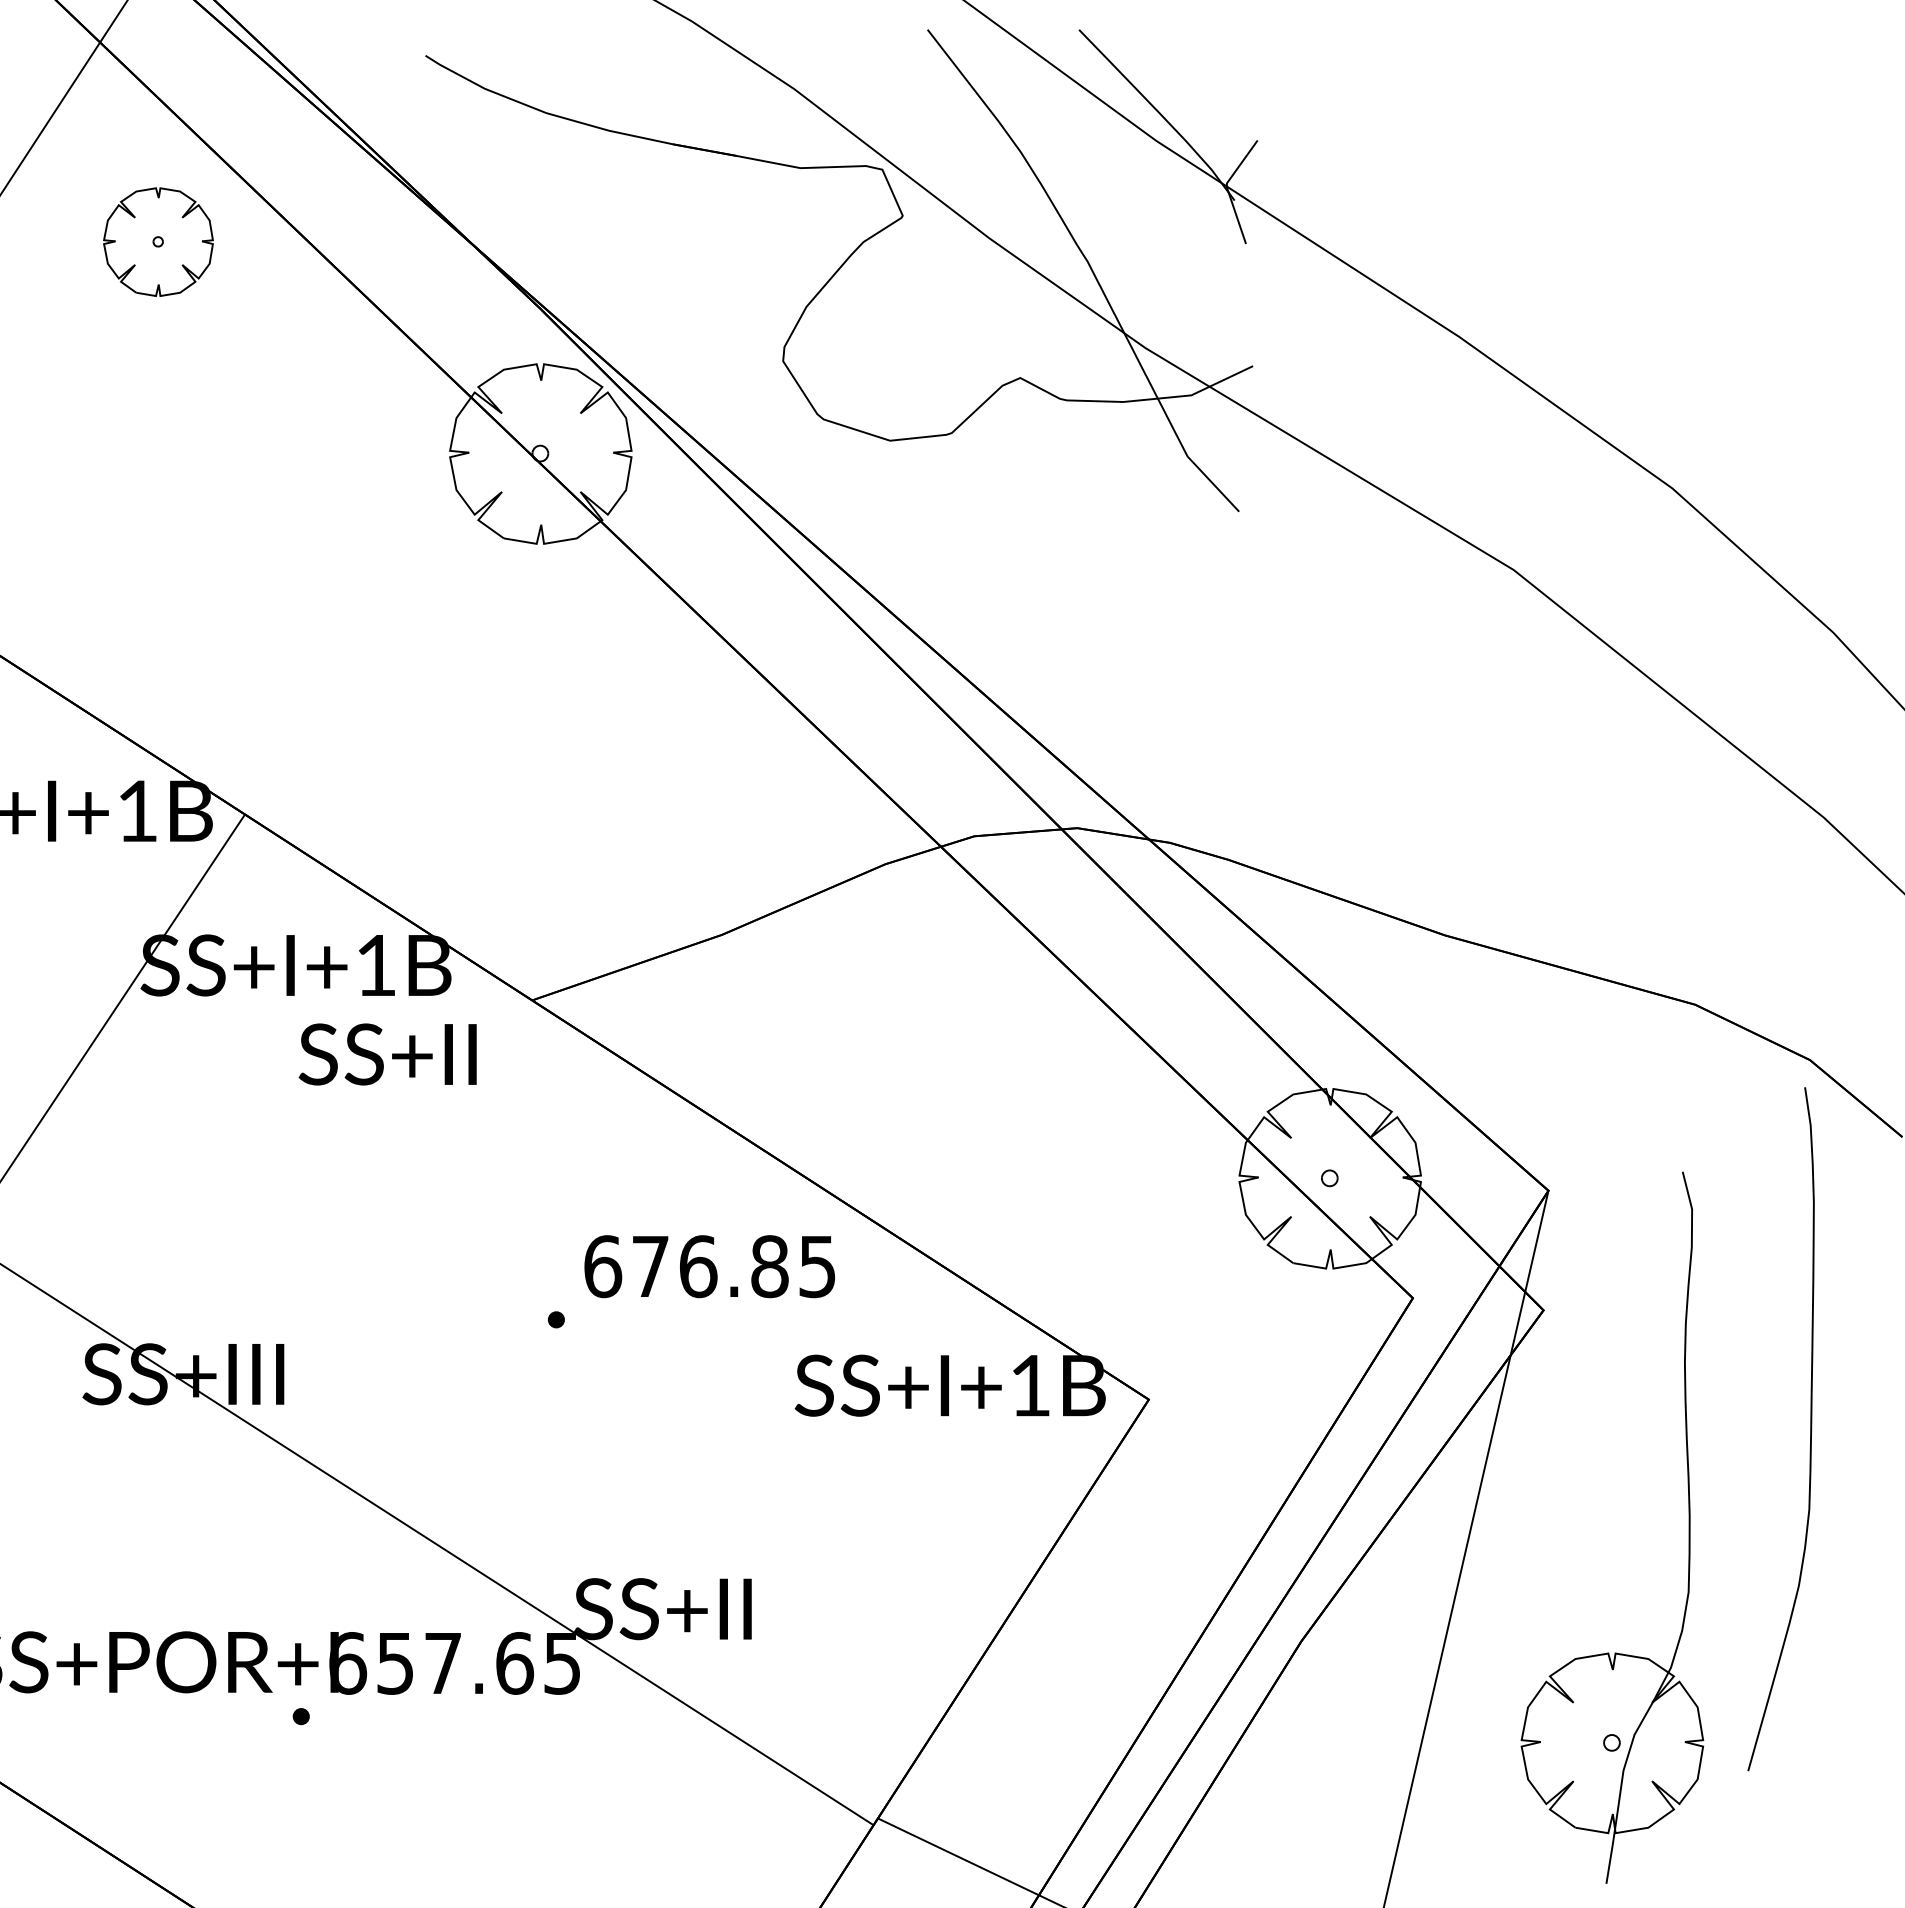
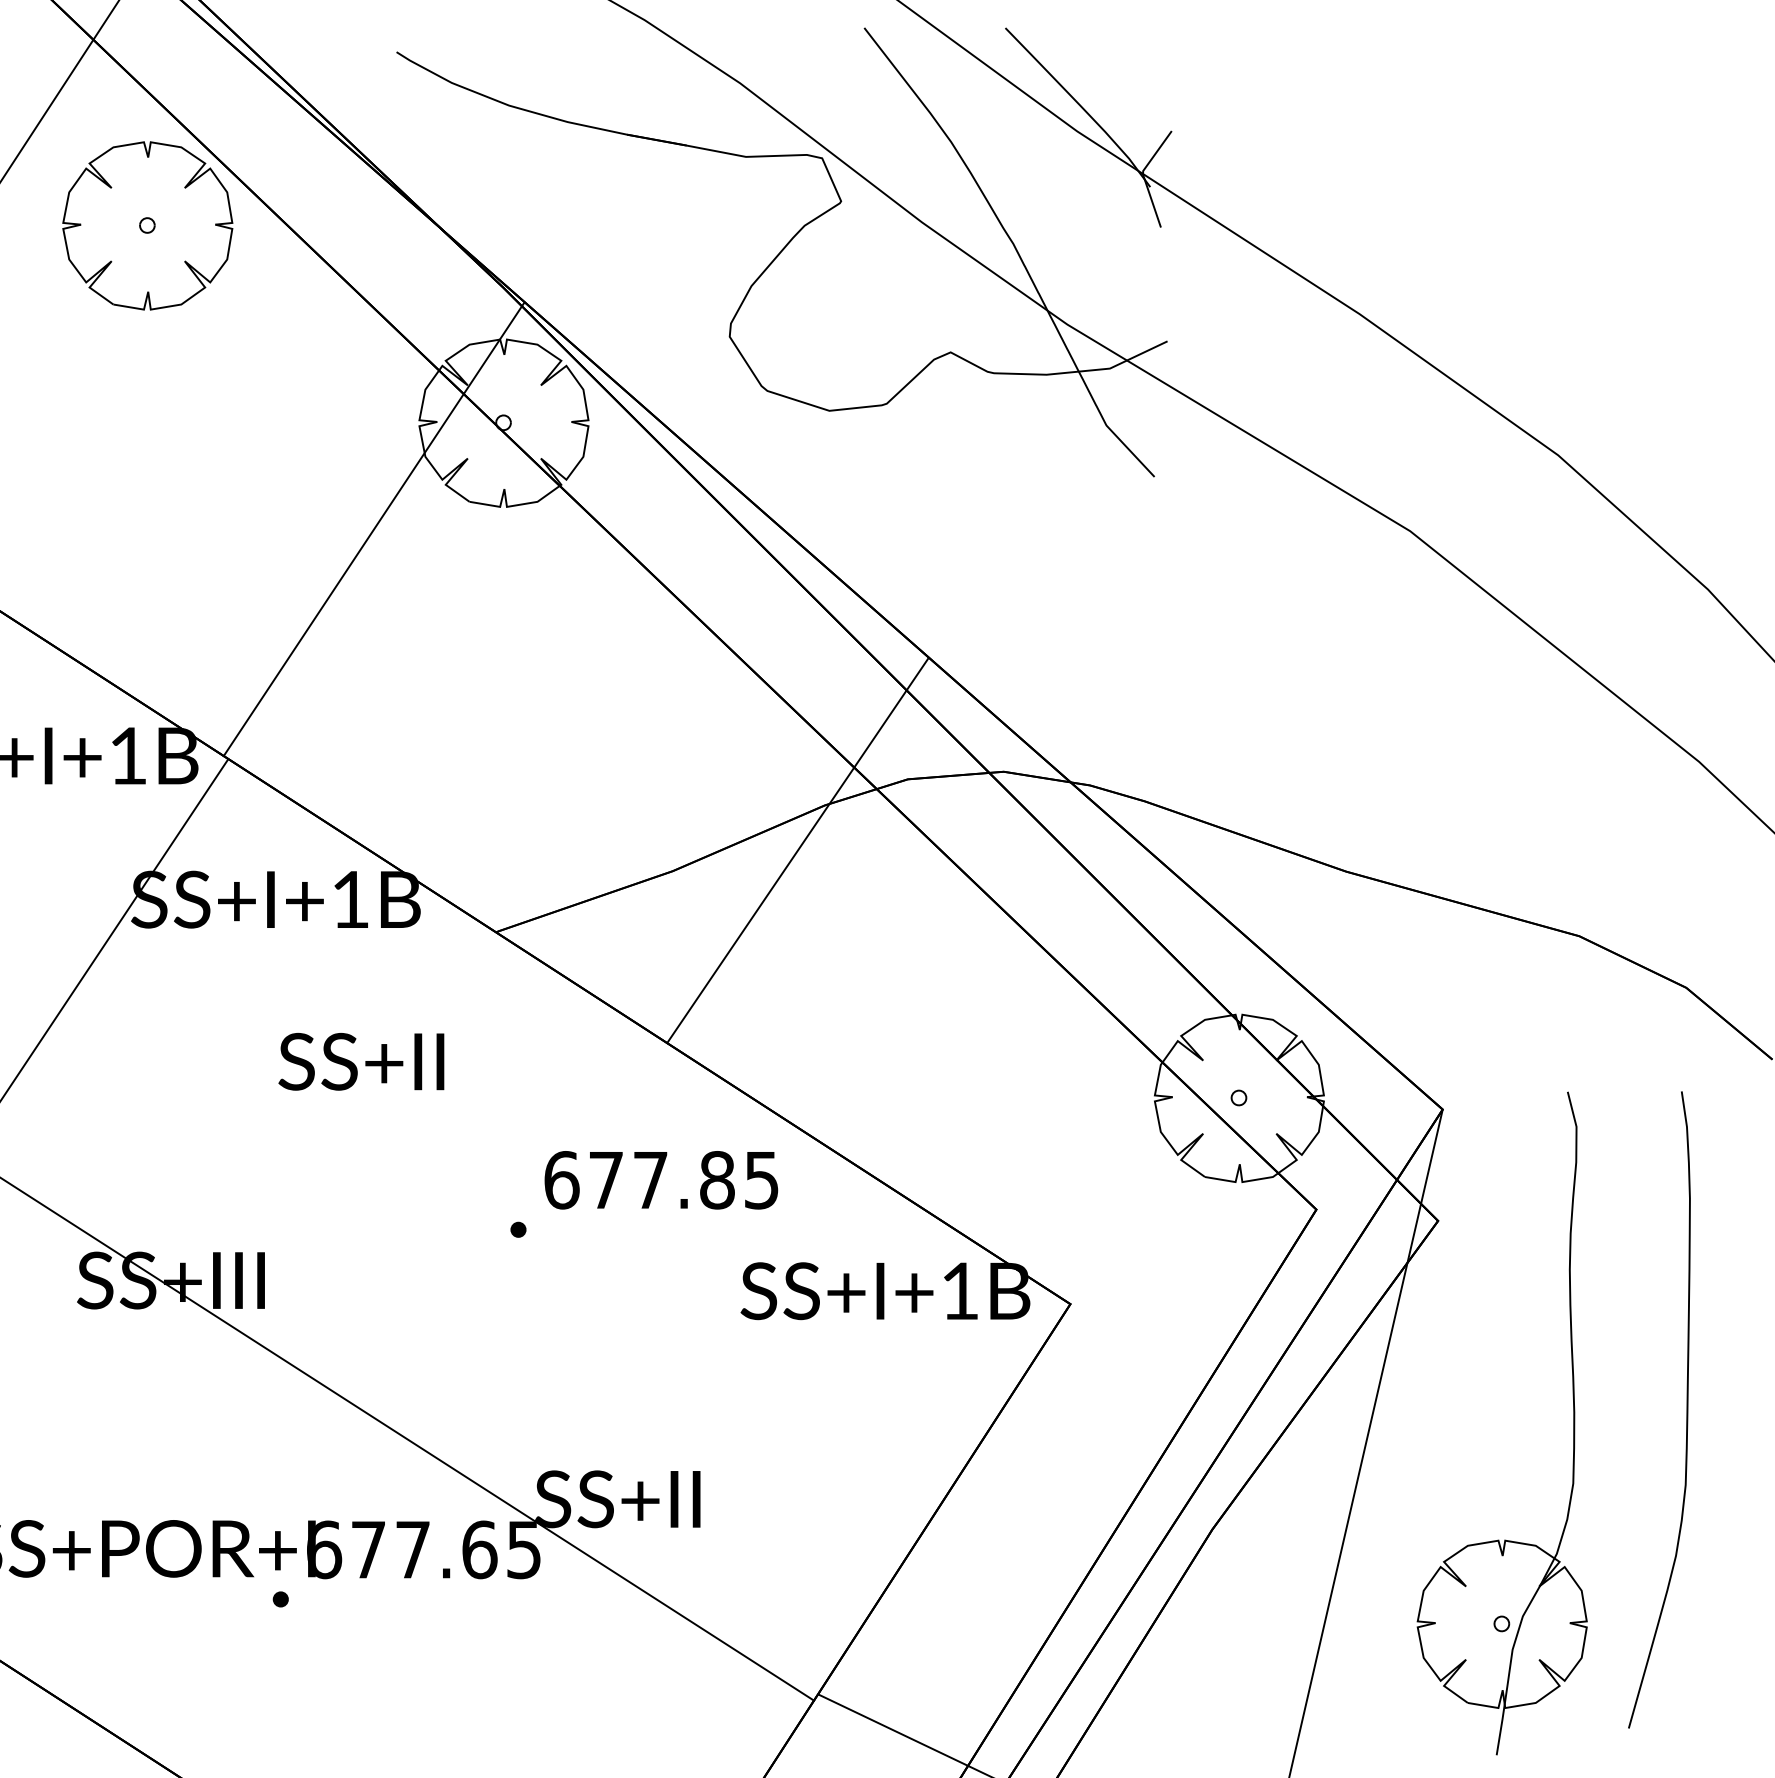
part: (158, 241) -> (147, 225), size x1.67
line: (401, 567) -> (374, 528), added
line: (855, 912) -> (797, 850), added
text: (387, 1054) -> (361, 1061), moved
text: (698, 1266) -> (650, 1180), 676.85 -> 677.85
curve: (1810, 1429) -> (1686, 1410), moved
text: (395, 1663) -> (368, 1549), 657.65 -> 677.65

